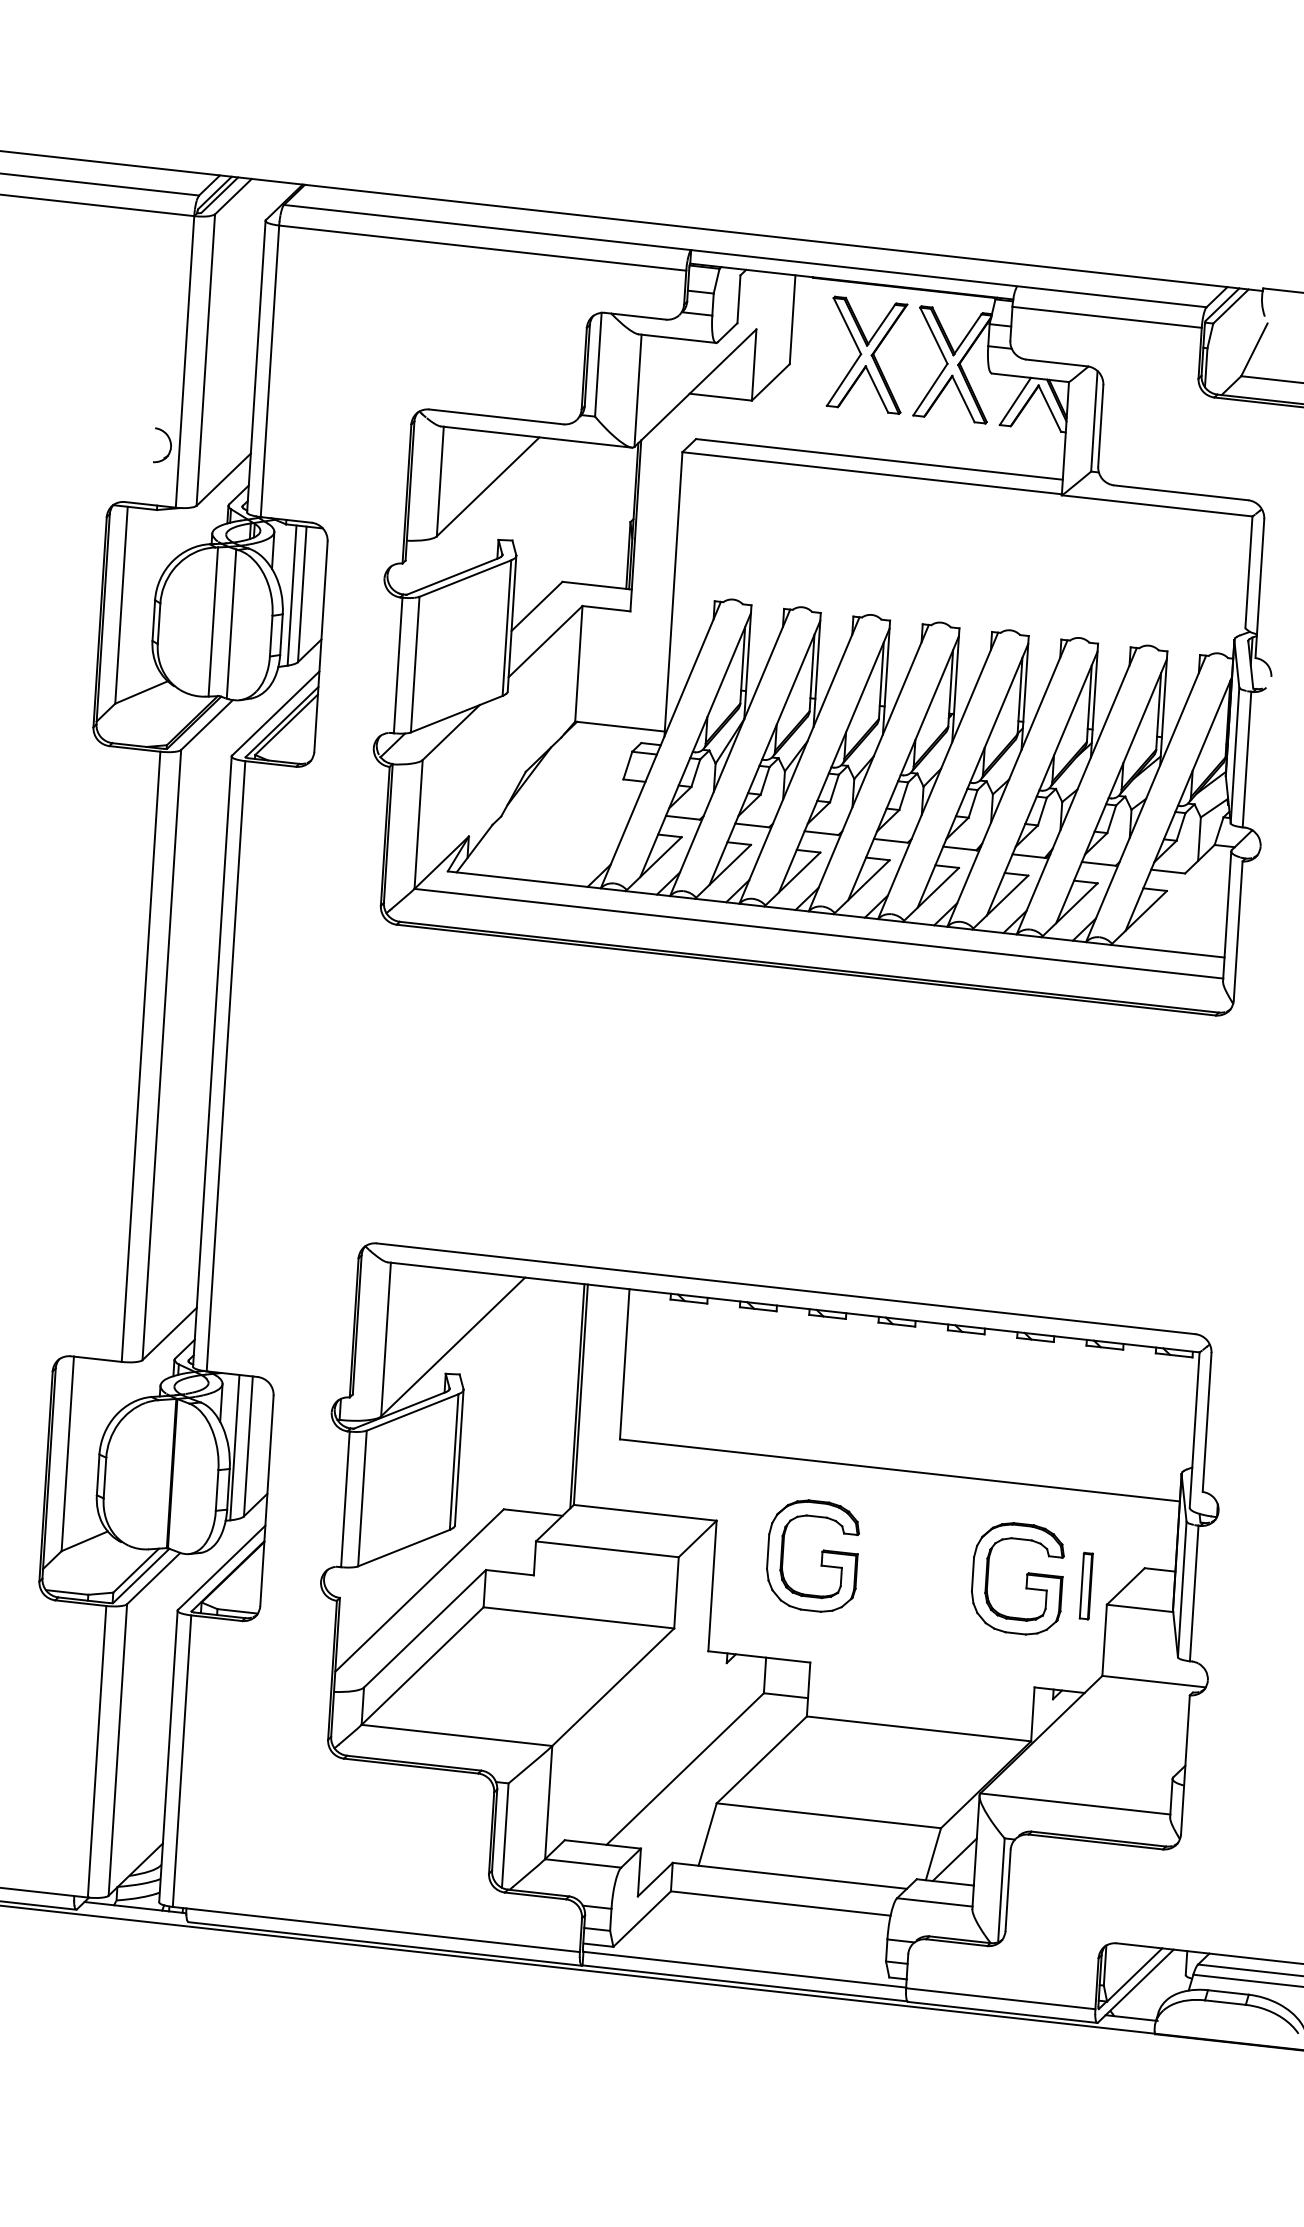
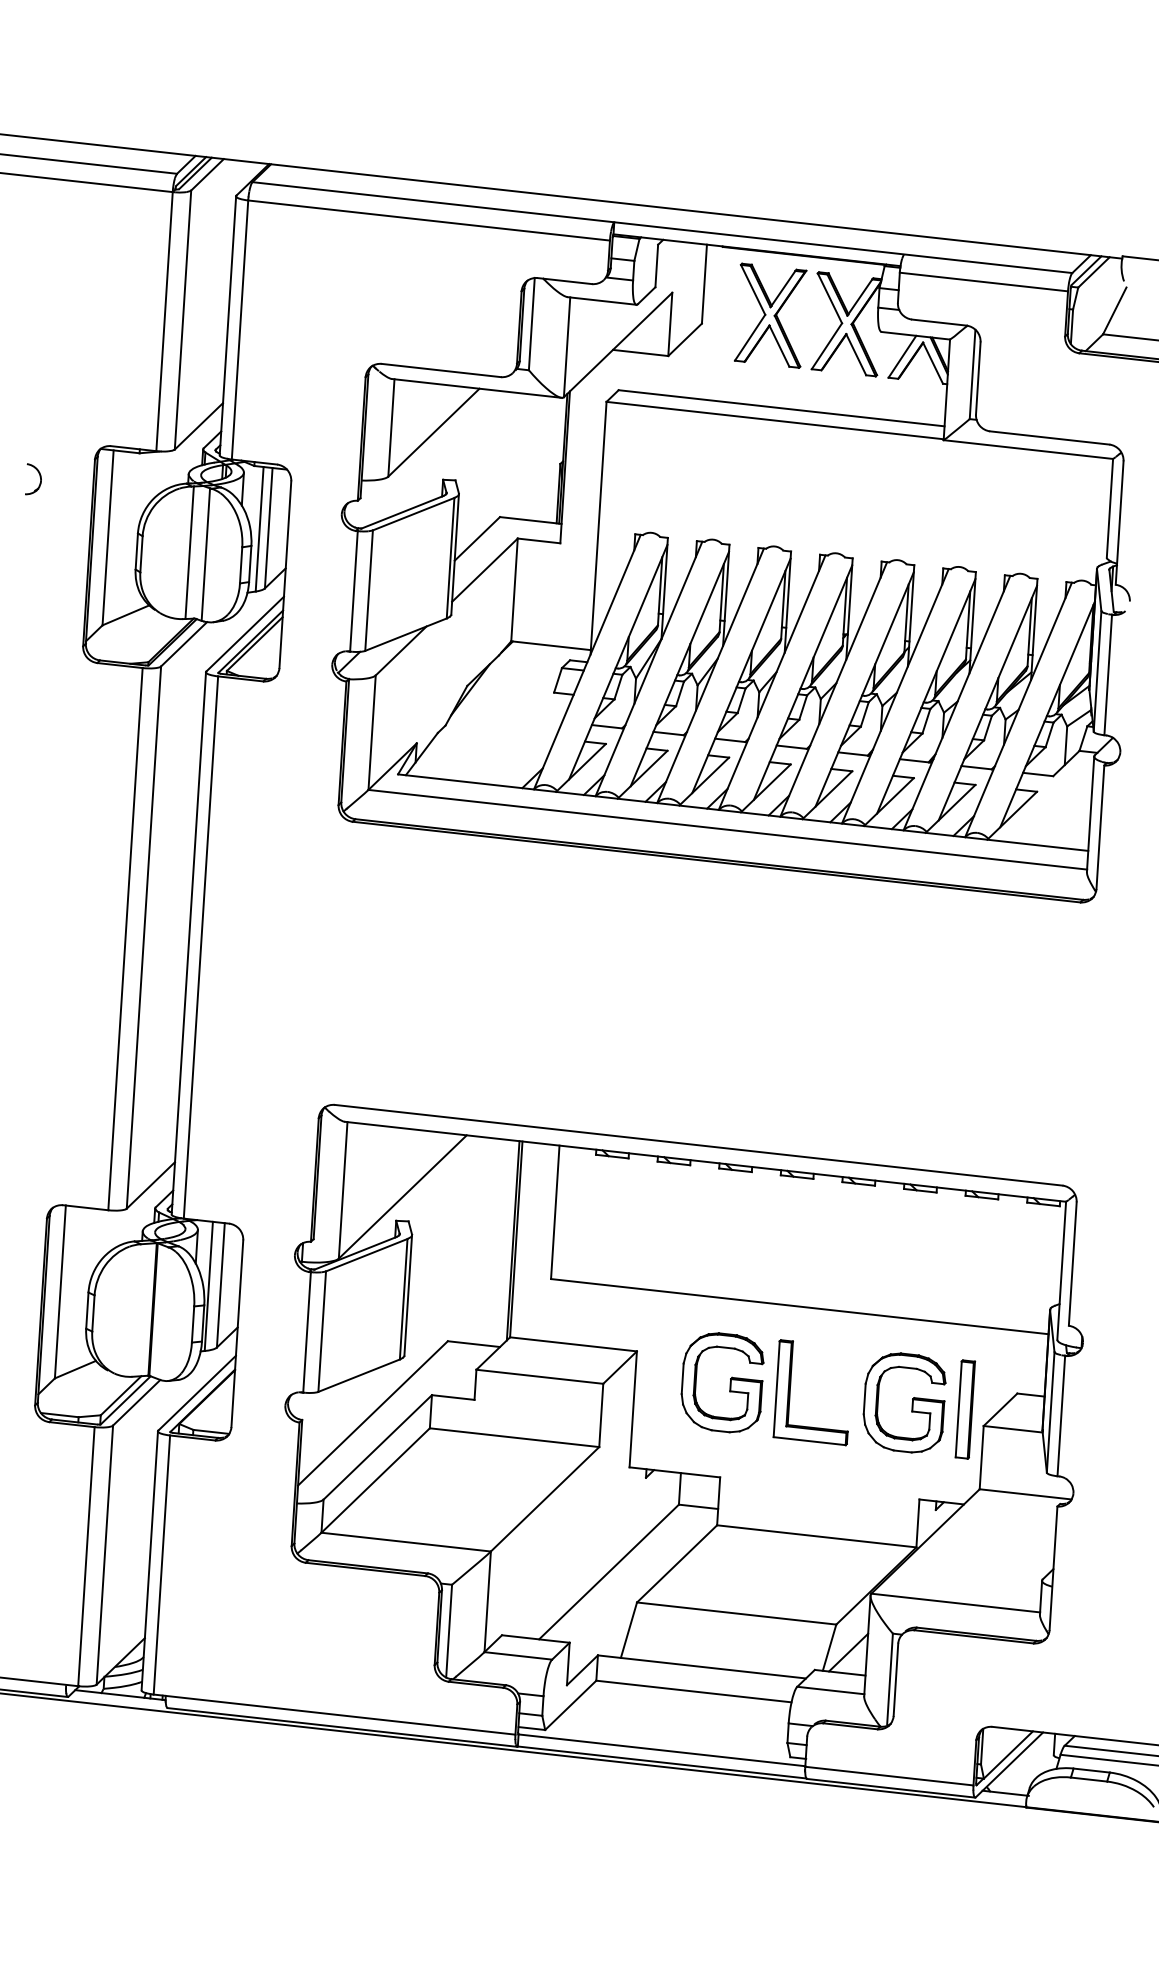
part: (169, 442) -> (39, 476), moved
part: (889, 1567) -> (790, 1392), added
part: (1086, 1585) -> (965, 1408), size x1.67

